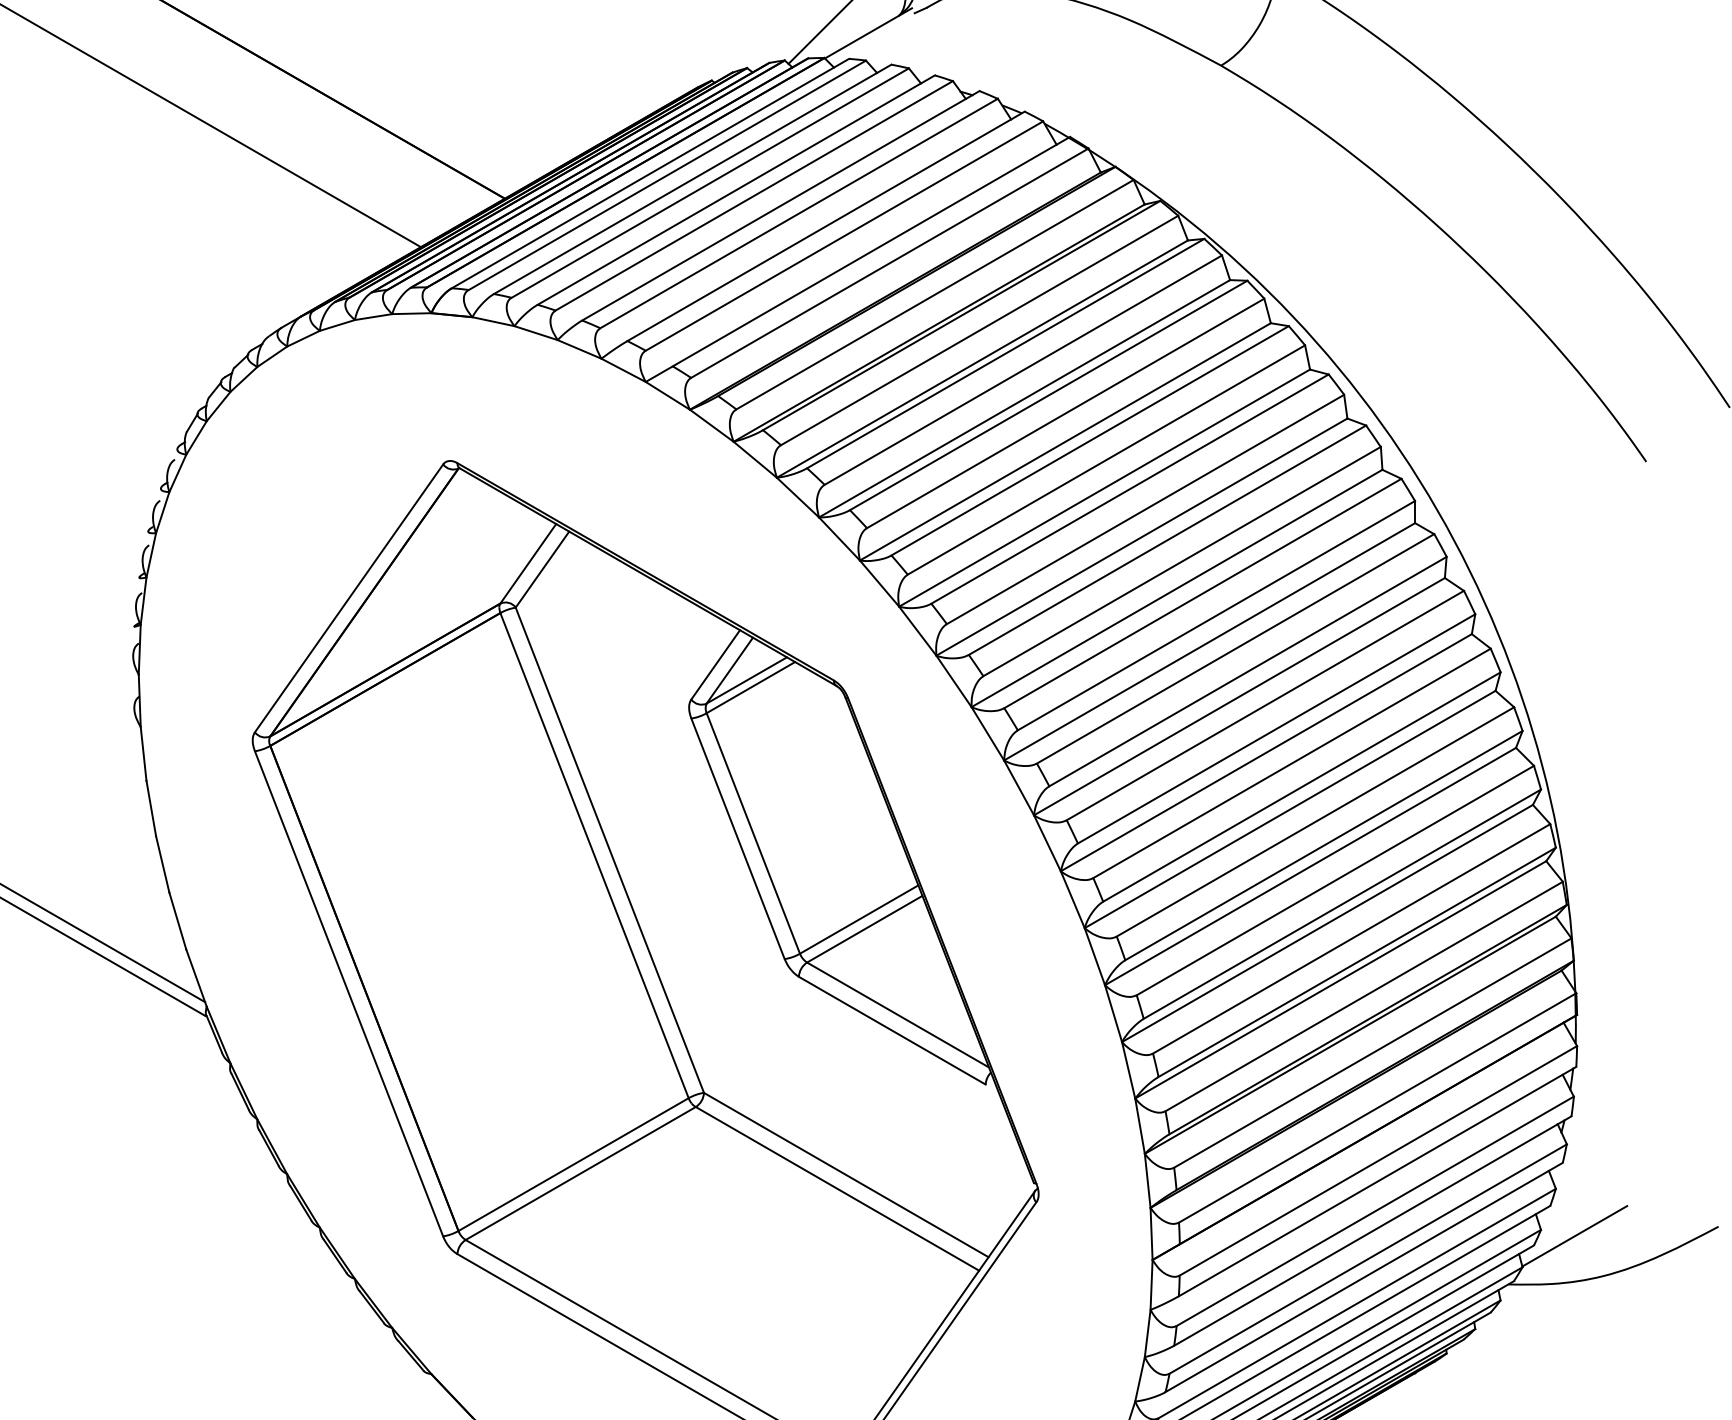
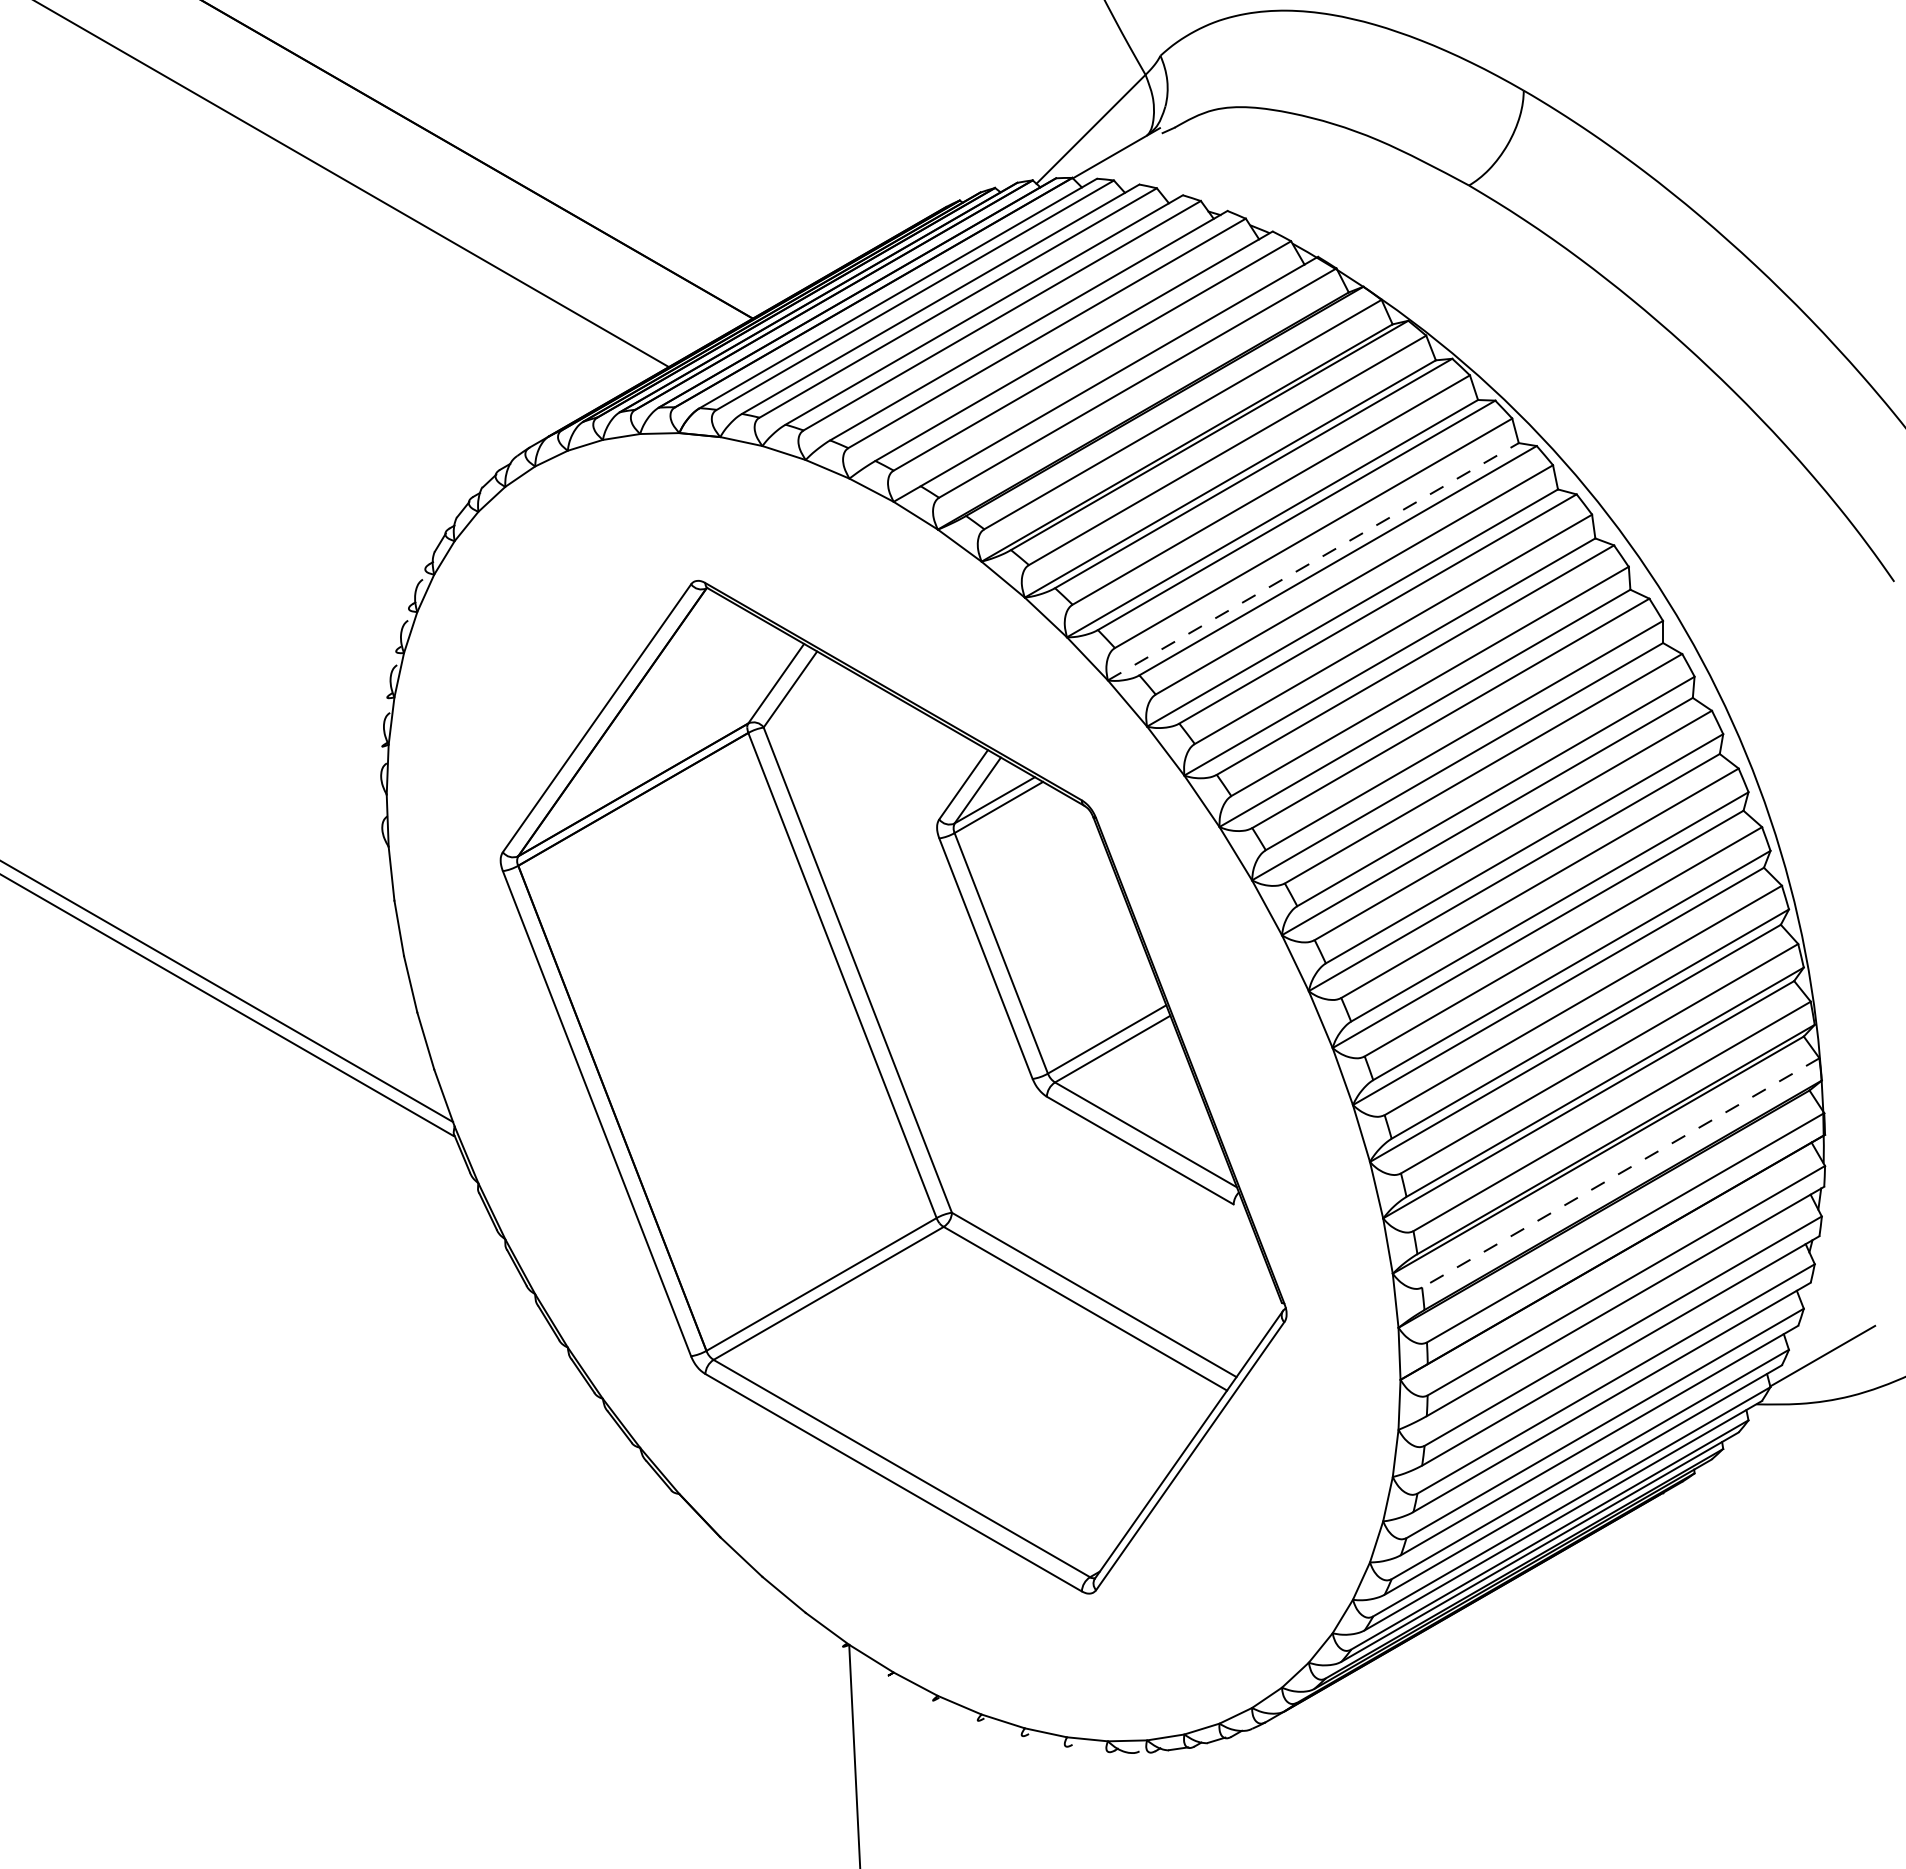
line: (1065, 441) -> (1313, 561), solid -> dashed
line: (1372, 1053) -> (1620, 1173), solid -> dashed

